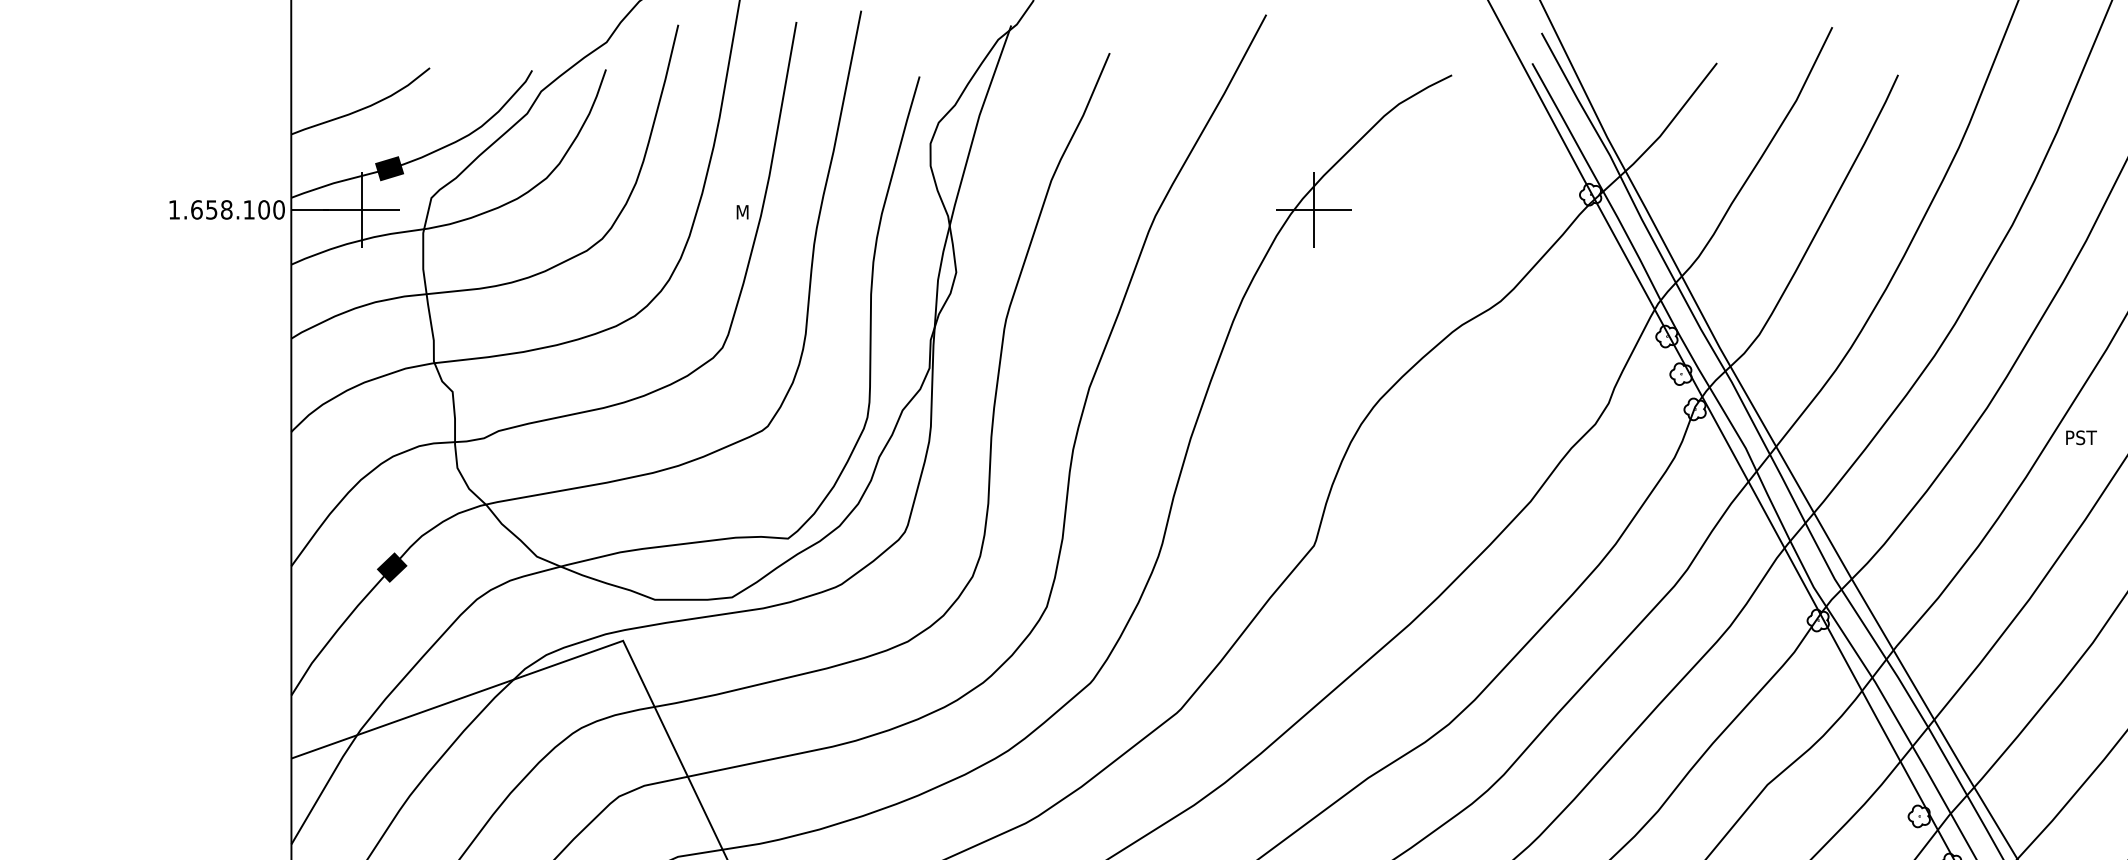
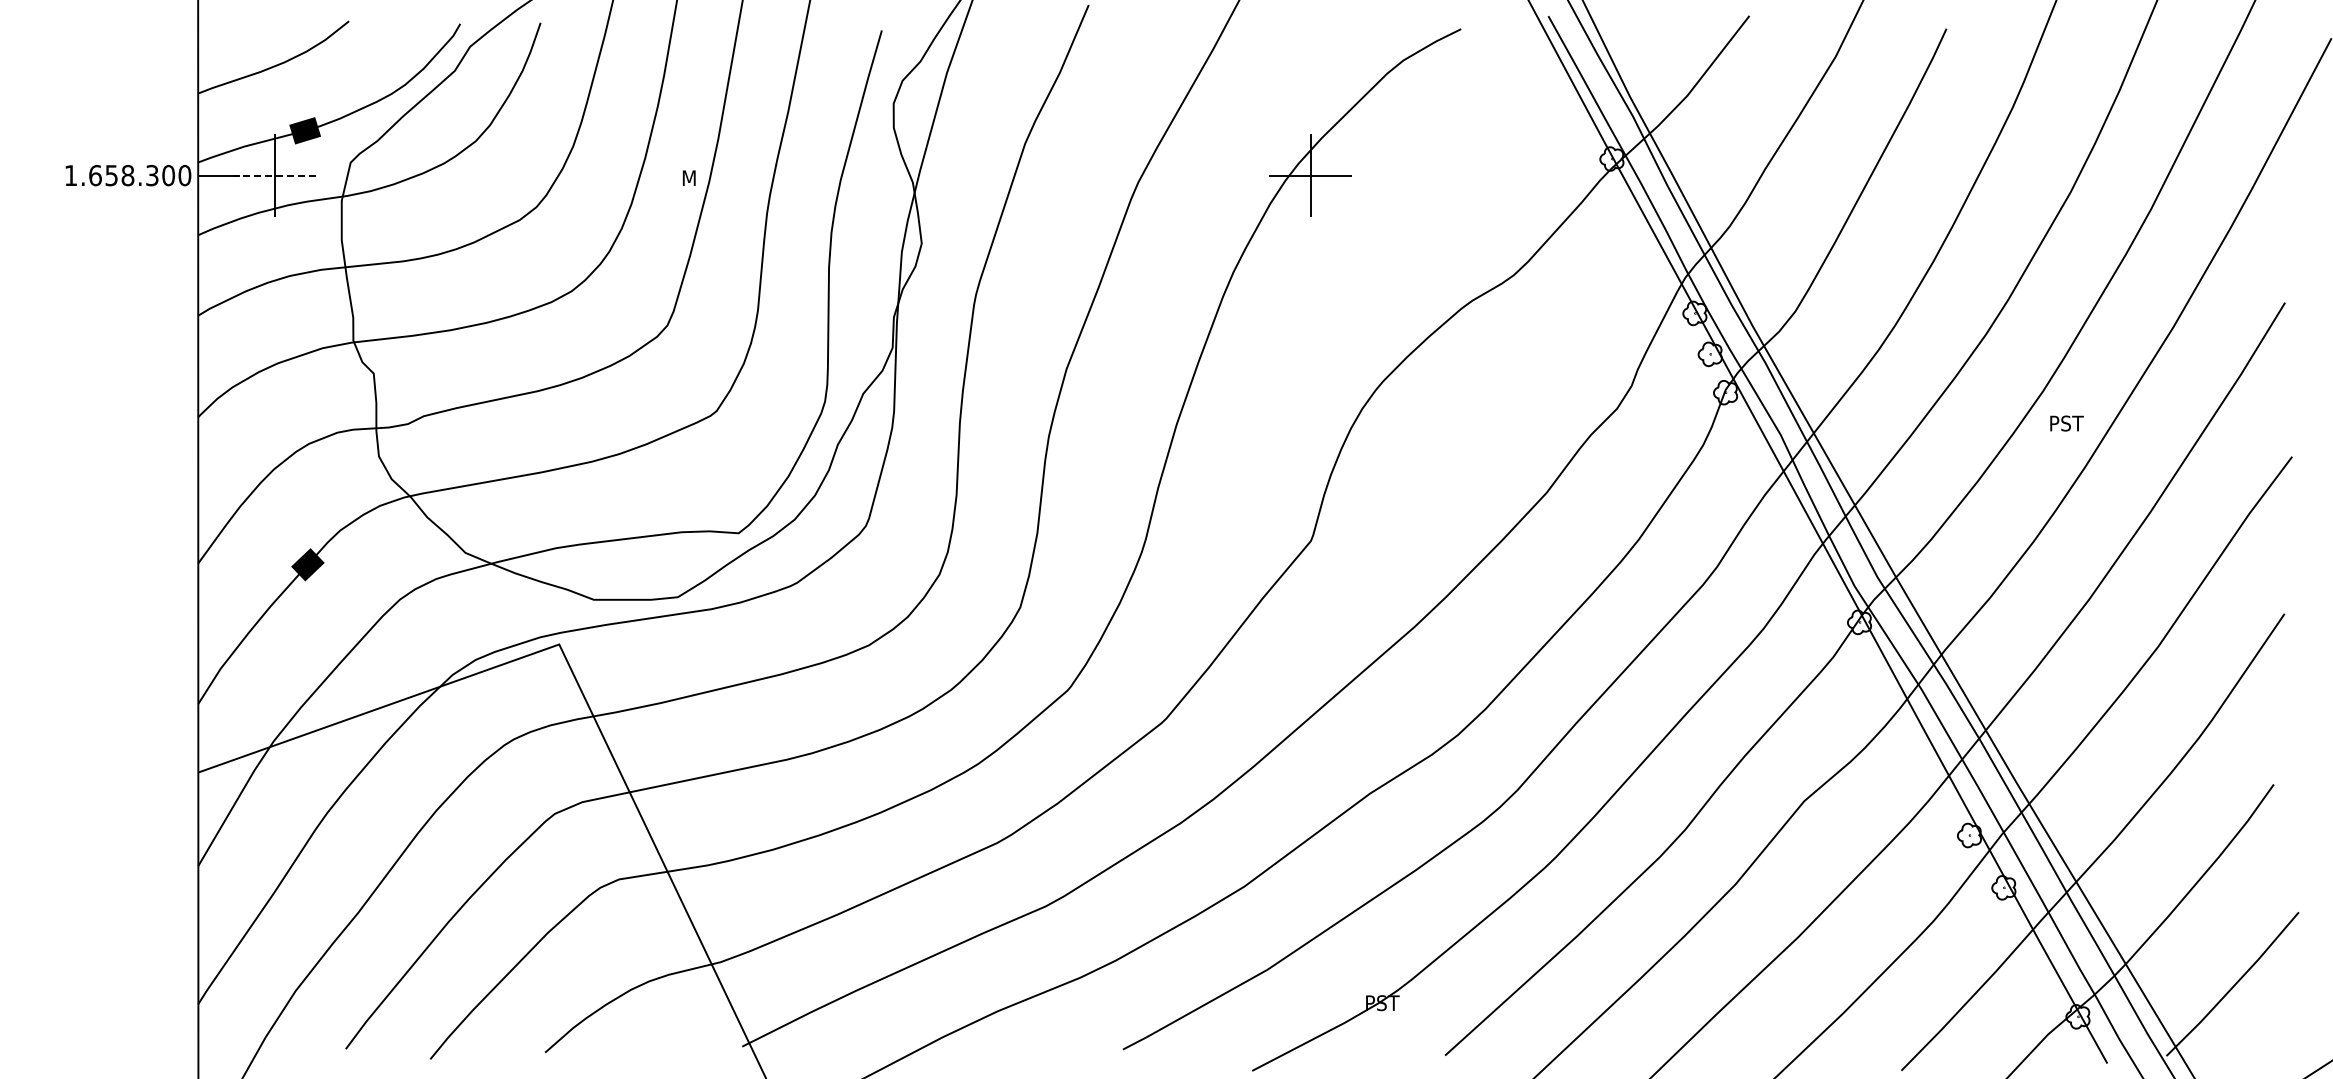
text: (249, 209) -> (152, 175), 1.658.100 -> 1.658.300
line: (361, 209) -> (274, 175), solid -> dashed
text: (2081, 437) -> (2066, 423), moved

